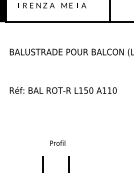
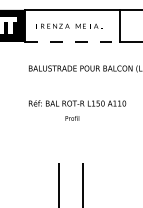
line: (58, 22) -> (73, 41), solid -> dashed
text: (57, 143) -> (72, 118), moved

